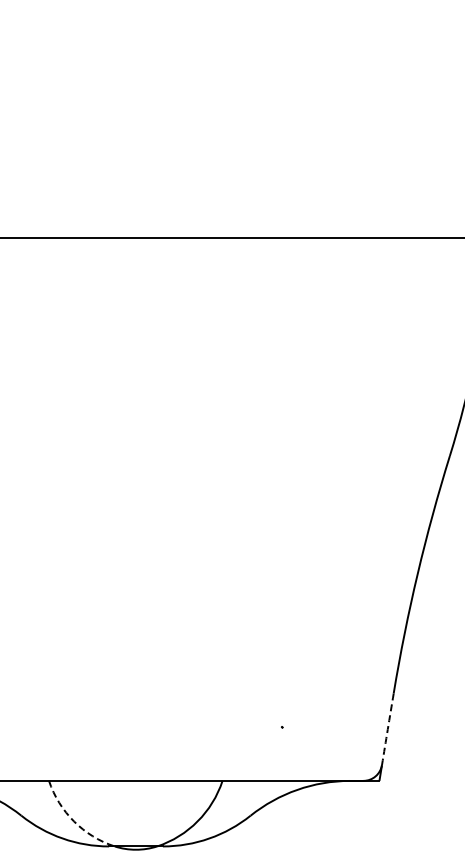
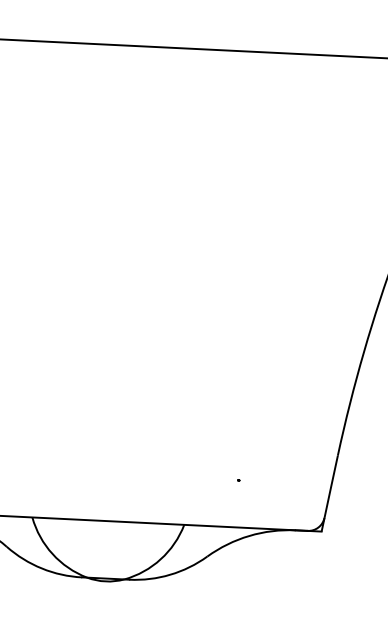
arc: (387, 729) -> (330, 486), dashed -> solid
arc: (74, 821) -> (52, 554), dashed -> solid

